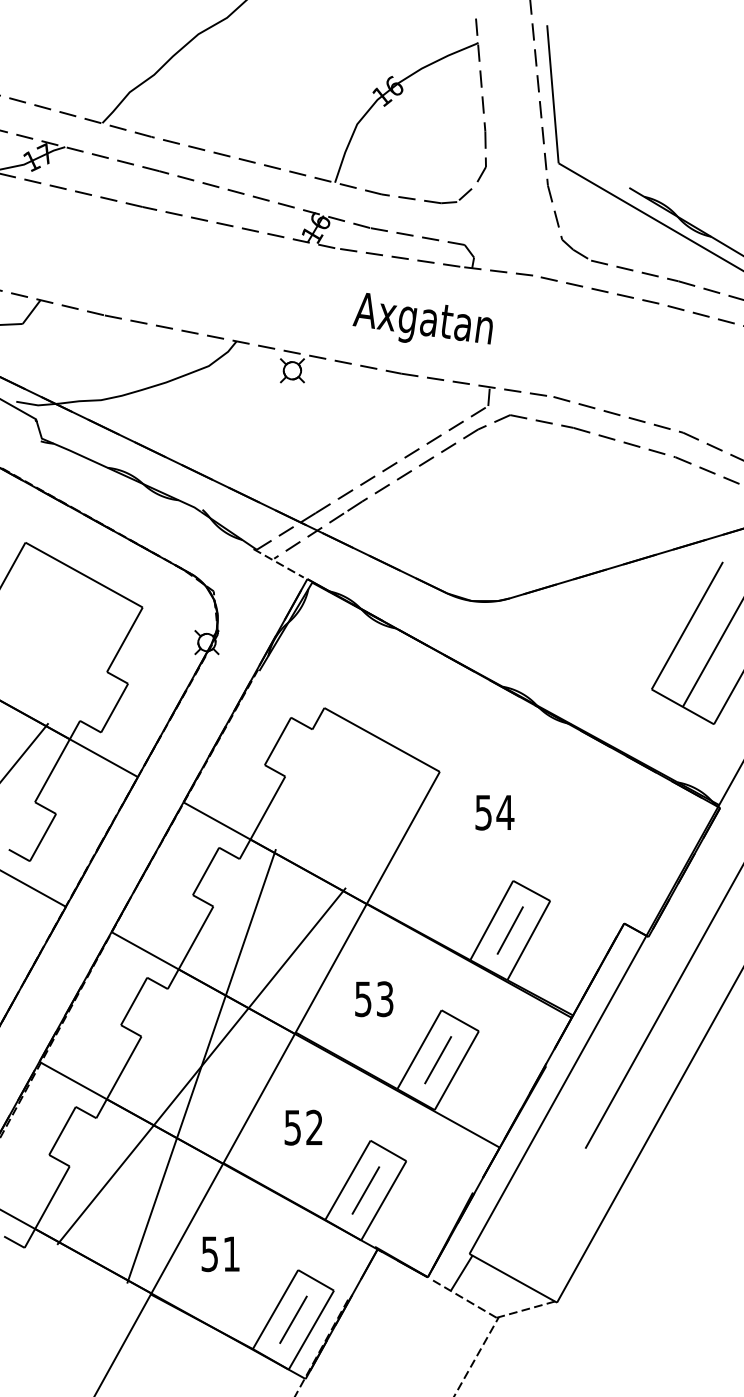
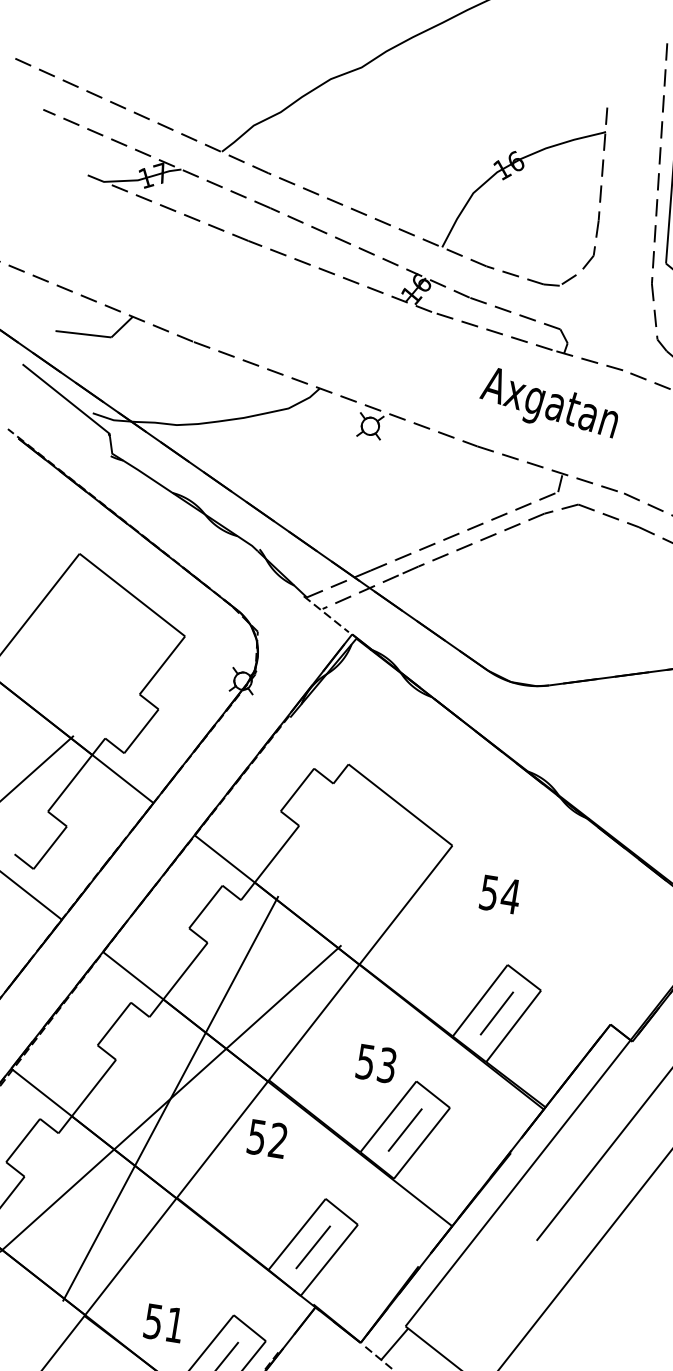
text: (422, 318) -> (549, 402), moved
text: (374, 999) -> (376, 1064), moved
text: (303, 1127) -> (267, 1138), moved
text: (220, 1254) -> (163, 1323), moved

